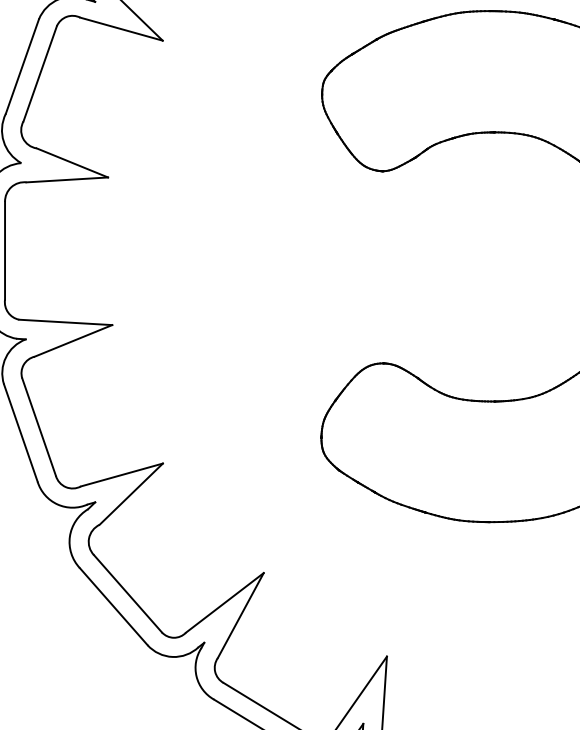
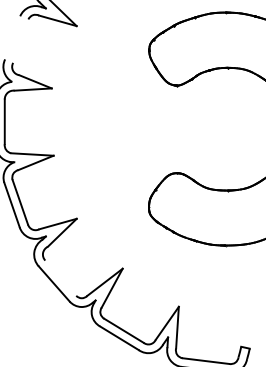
line: (21, 65) -> (12, 37), removed
line: (39, 72) -> (20, 40), removed
line: (127, 592) -> (60, 277), removed

